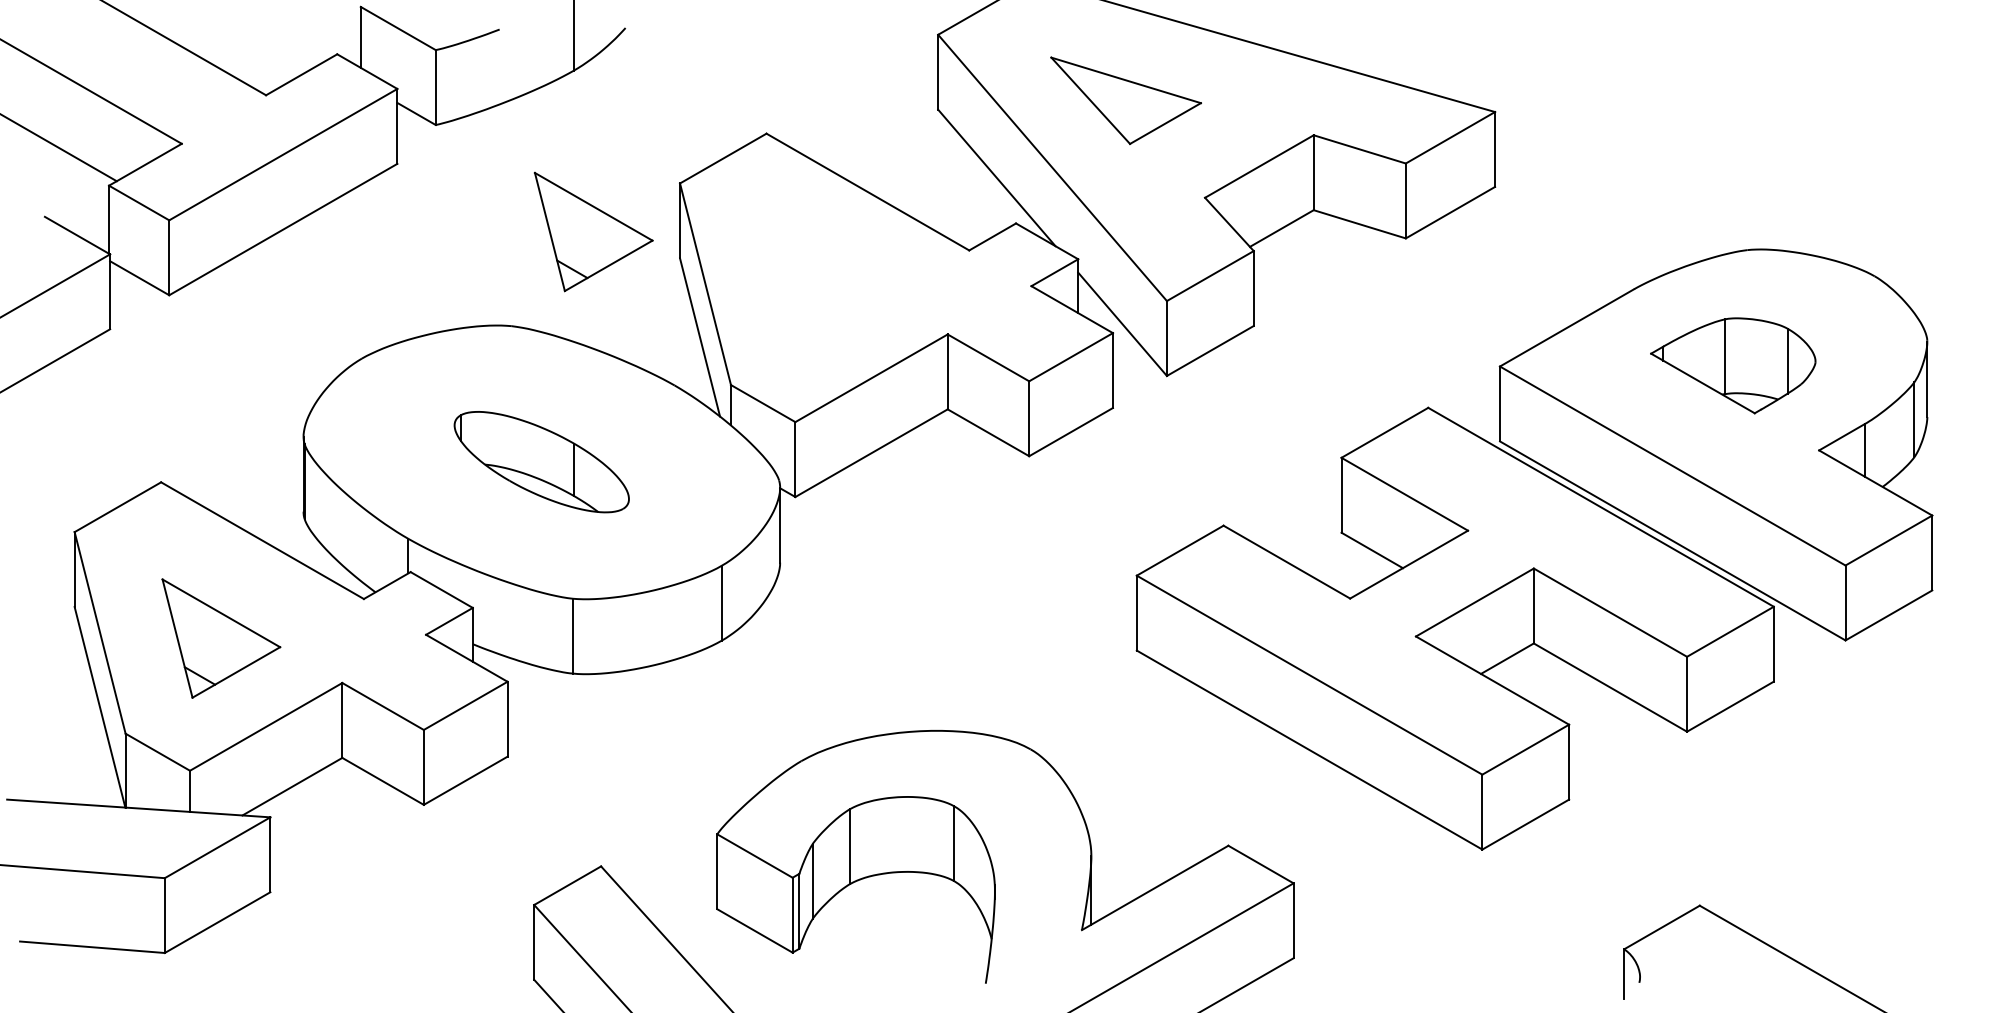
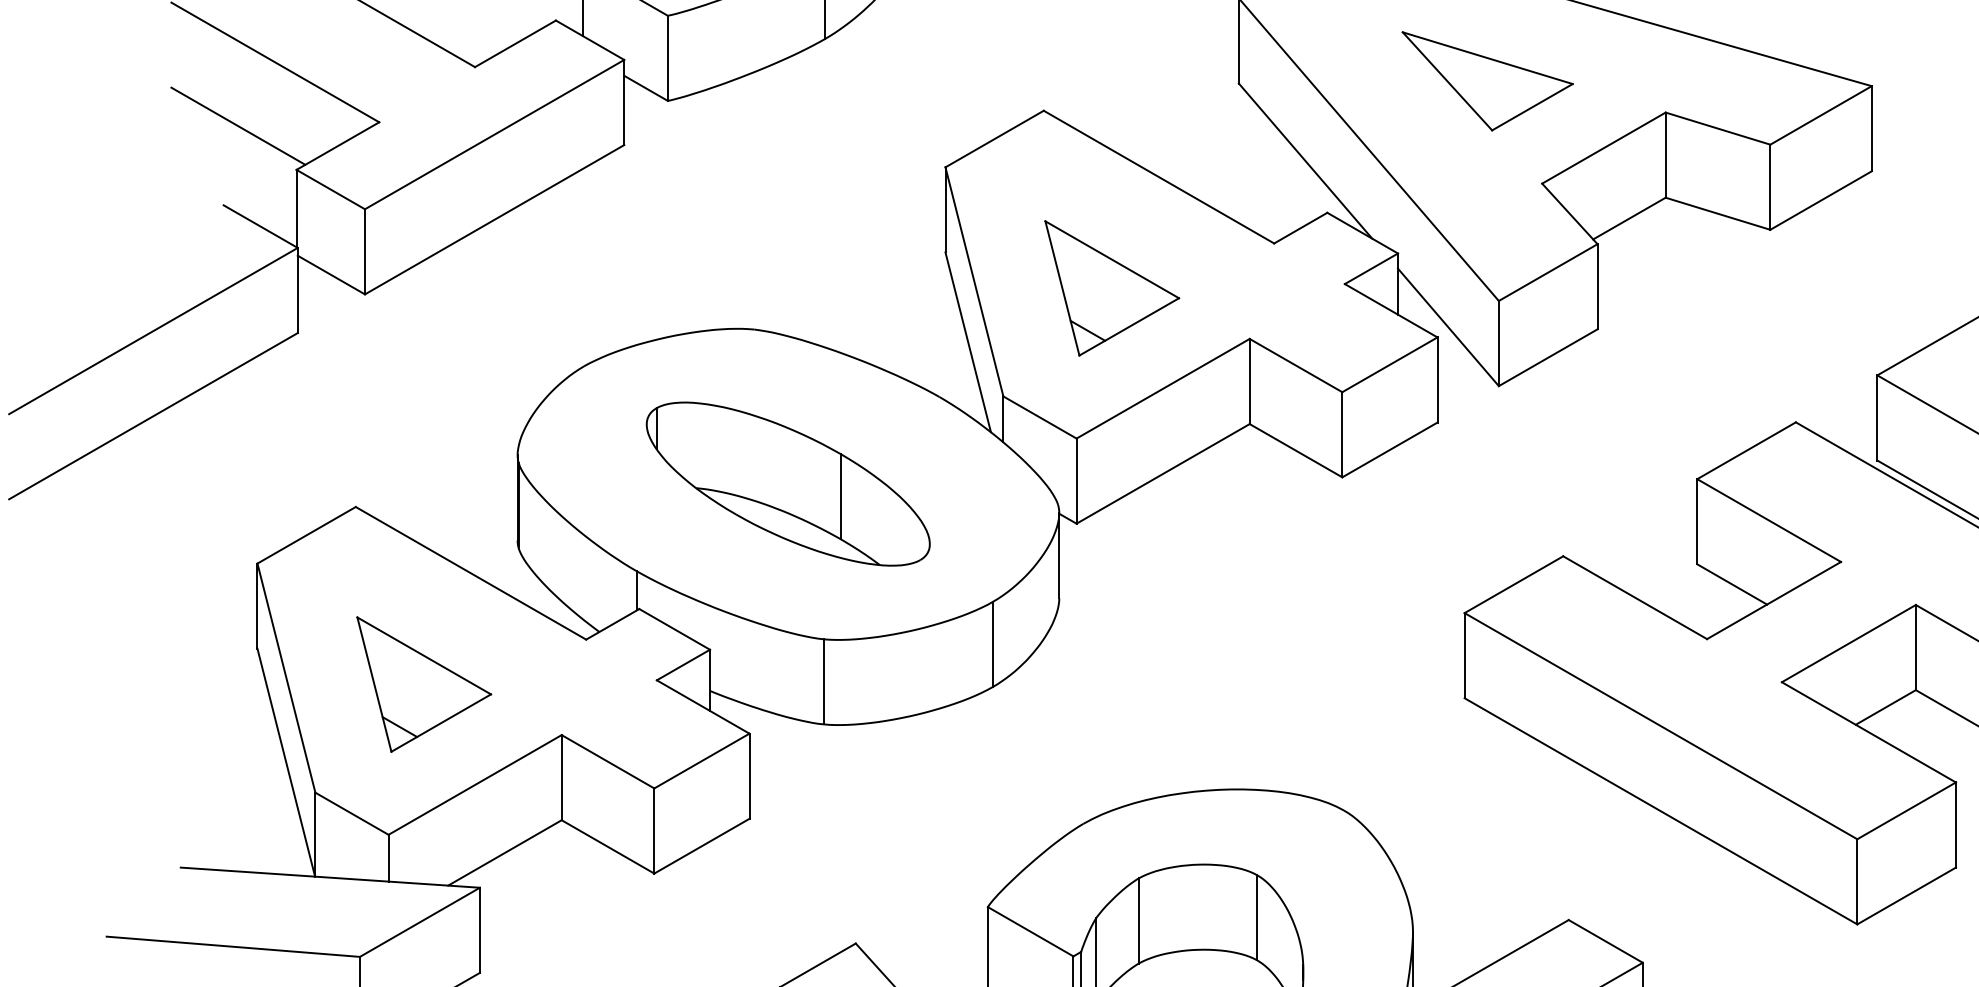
part: (1125, 100) -> (1486, 81), moved
part: (593, 231) -> (1111, 287), moved
part: (541, 461) -> (788, 483), size x1.43

